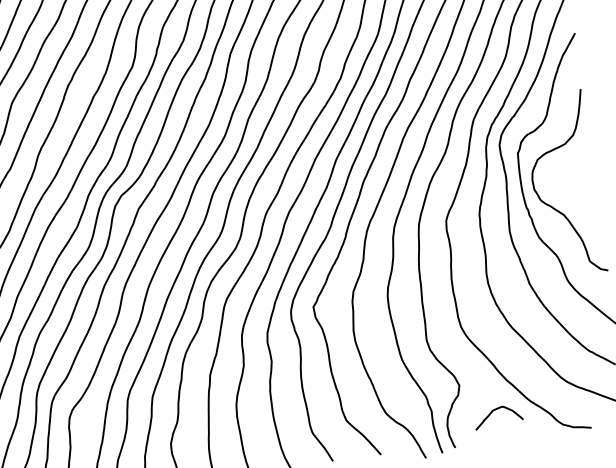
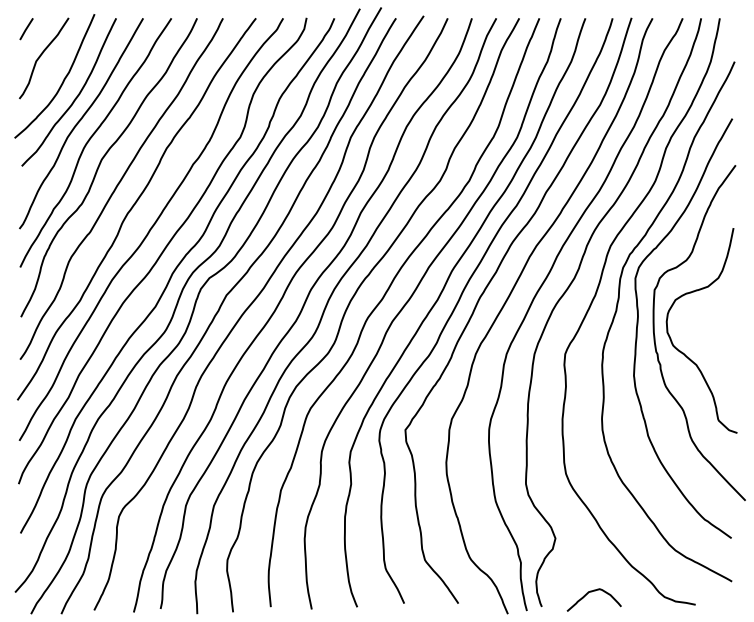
curve: (496, 410) -> (592, 592), moved

